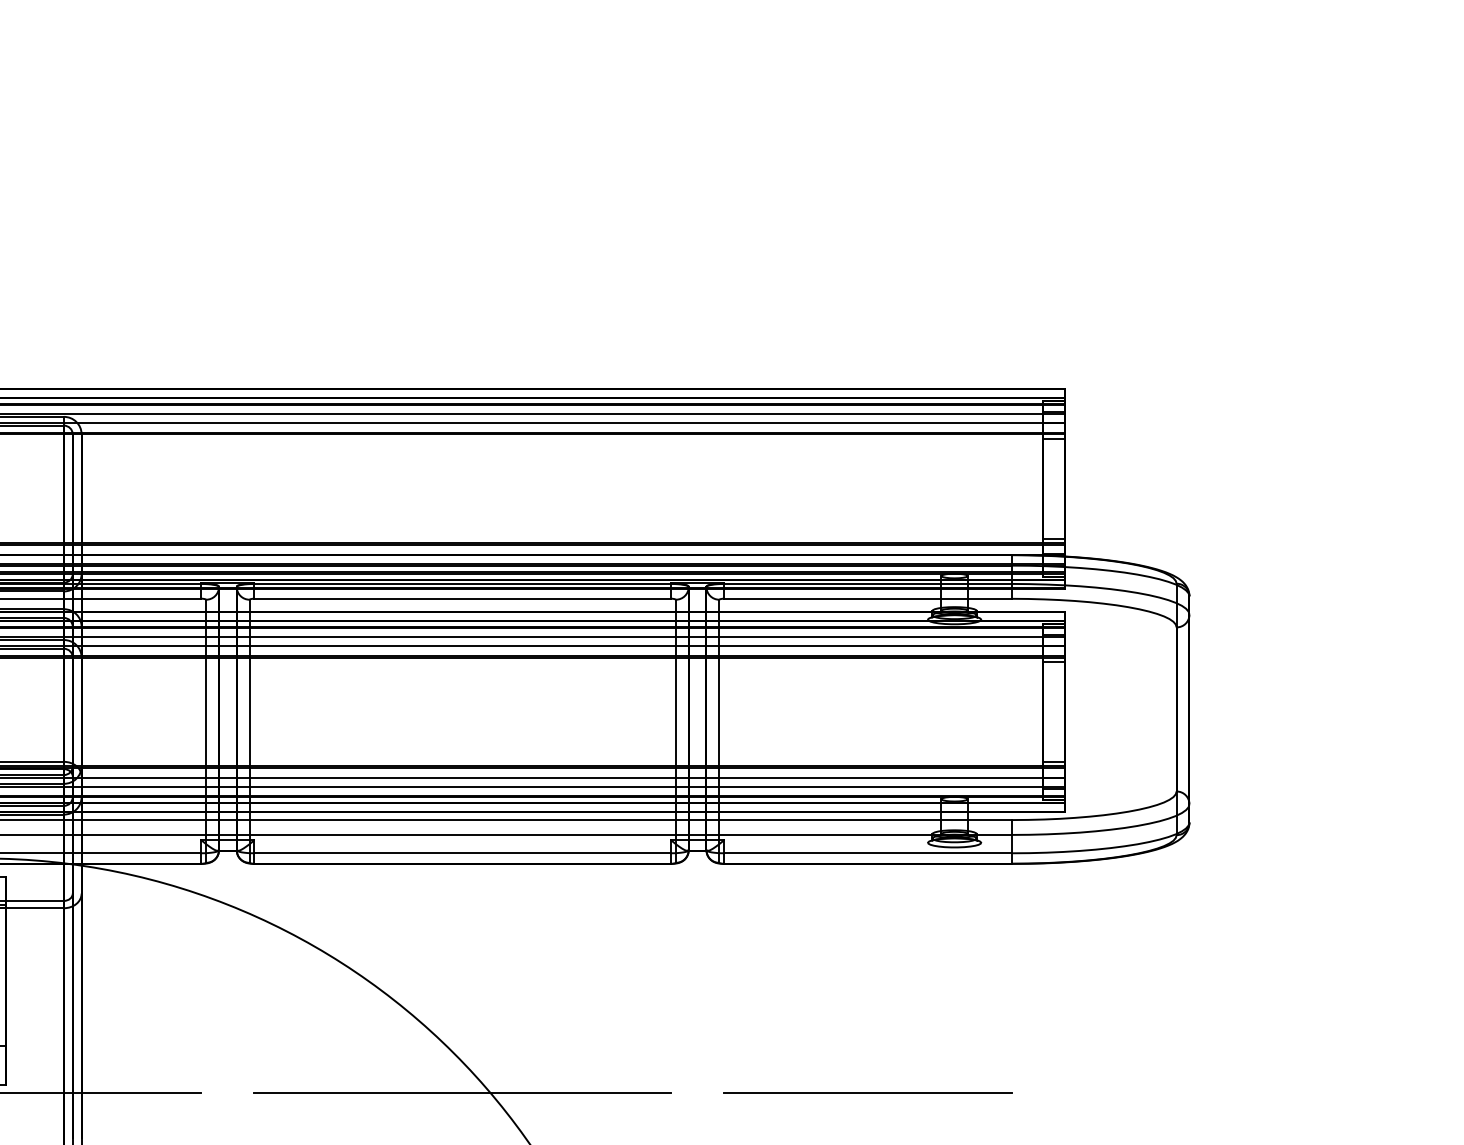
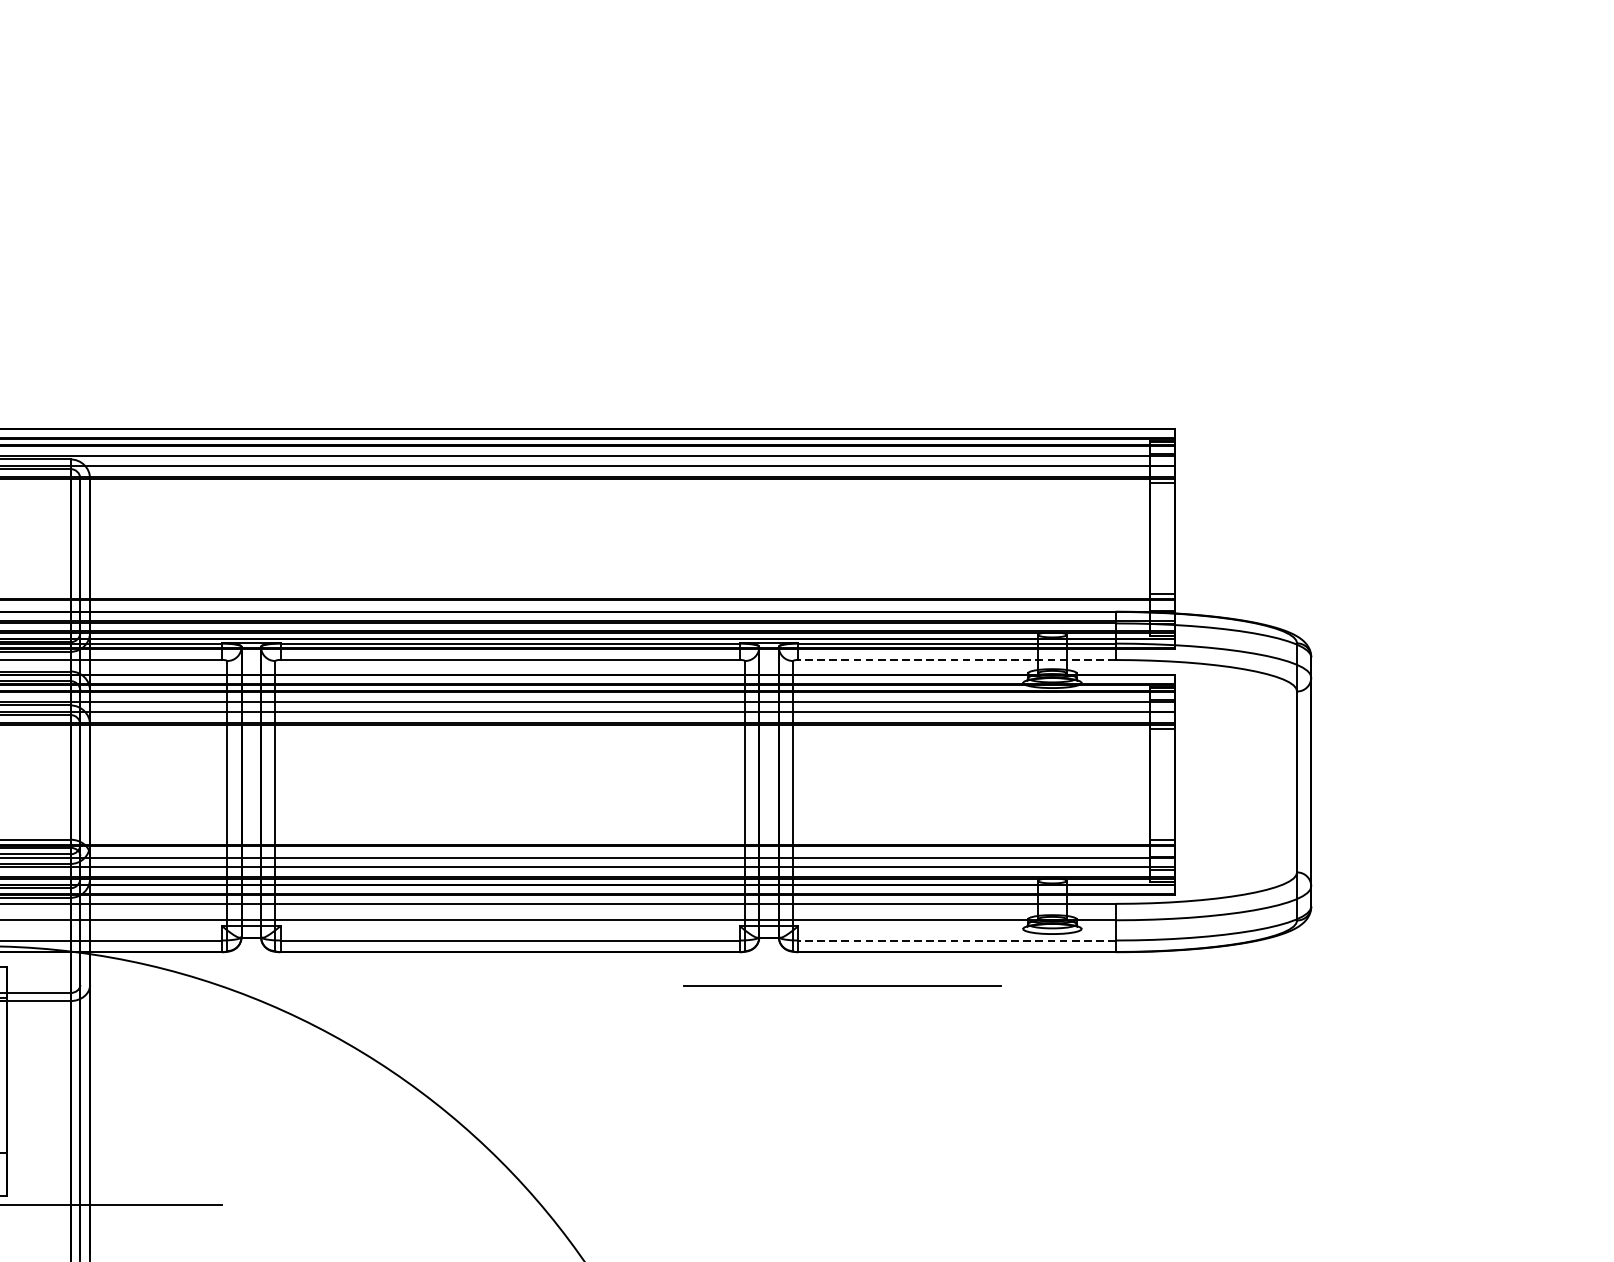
line: (867, 598) -> (956, 659), solid -> dashed
line: (867, 853) -> (956, 940), solid -> dashed
line: (867, 1092) -> (841, 984), moved
line: (462, 1093) -> (509, 1205), removed

